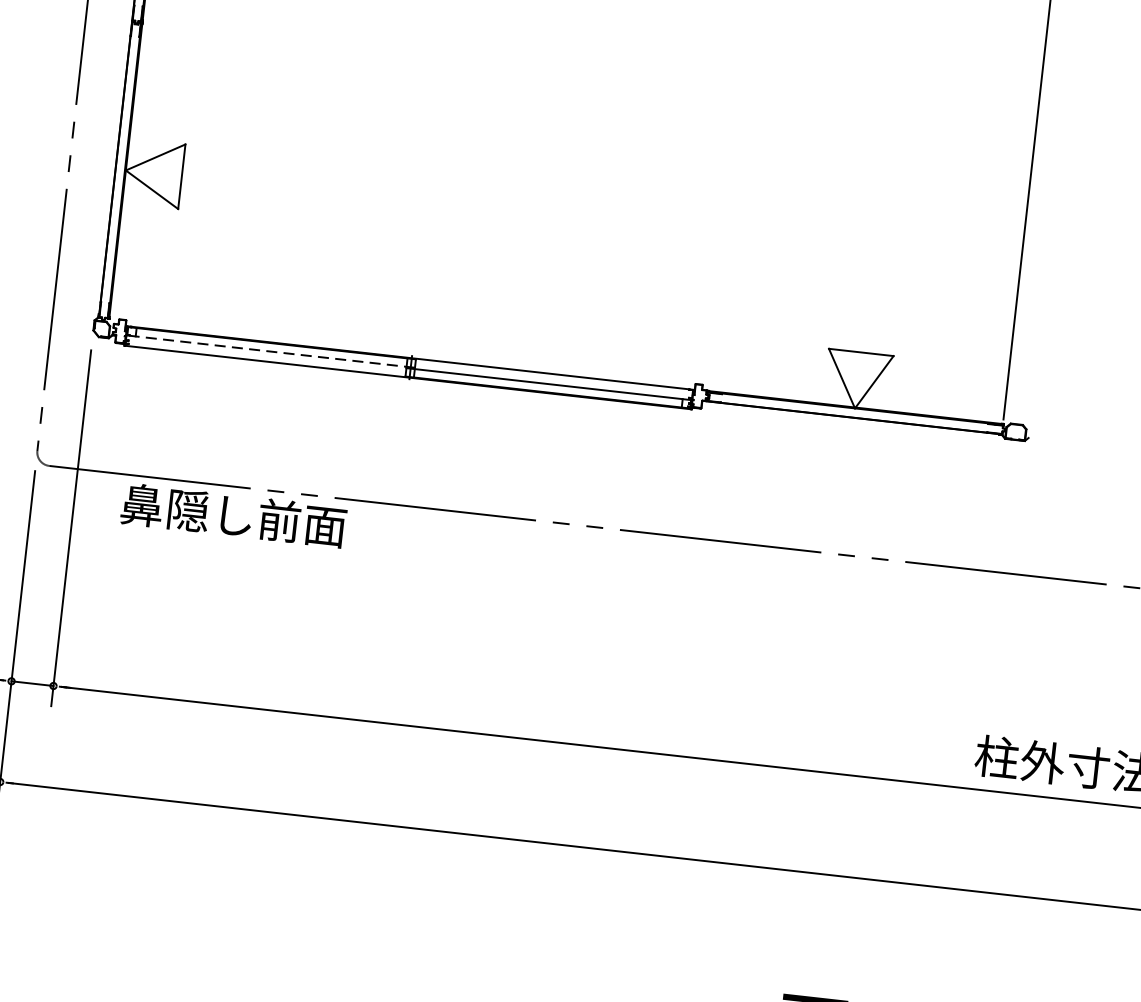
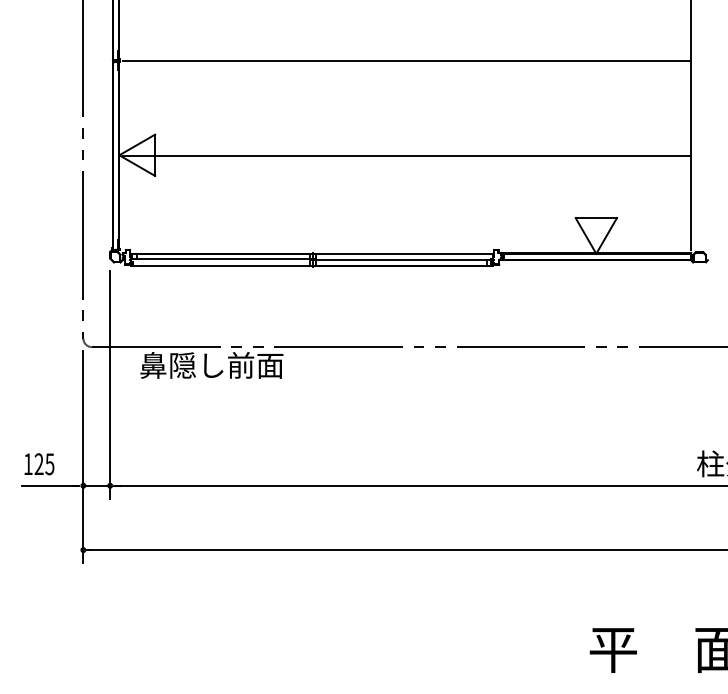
line: (591, 72) -> (406, 60), added
line: (575, 221) -> (406, 155), added
line: (270, 351) -> (223, 259), dashed -> solid

